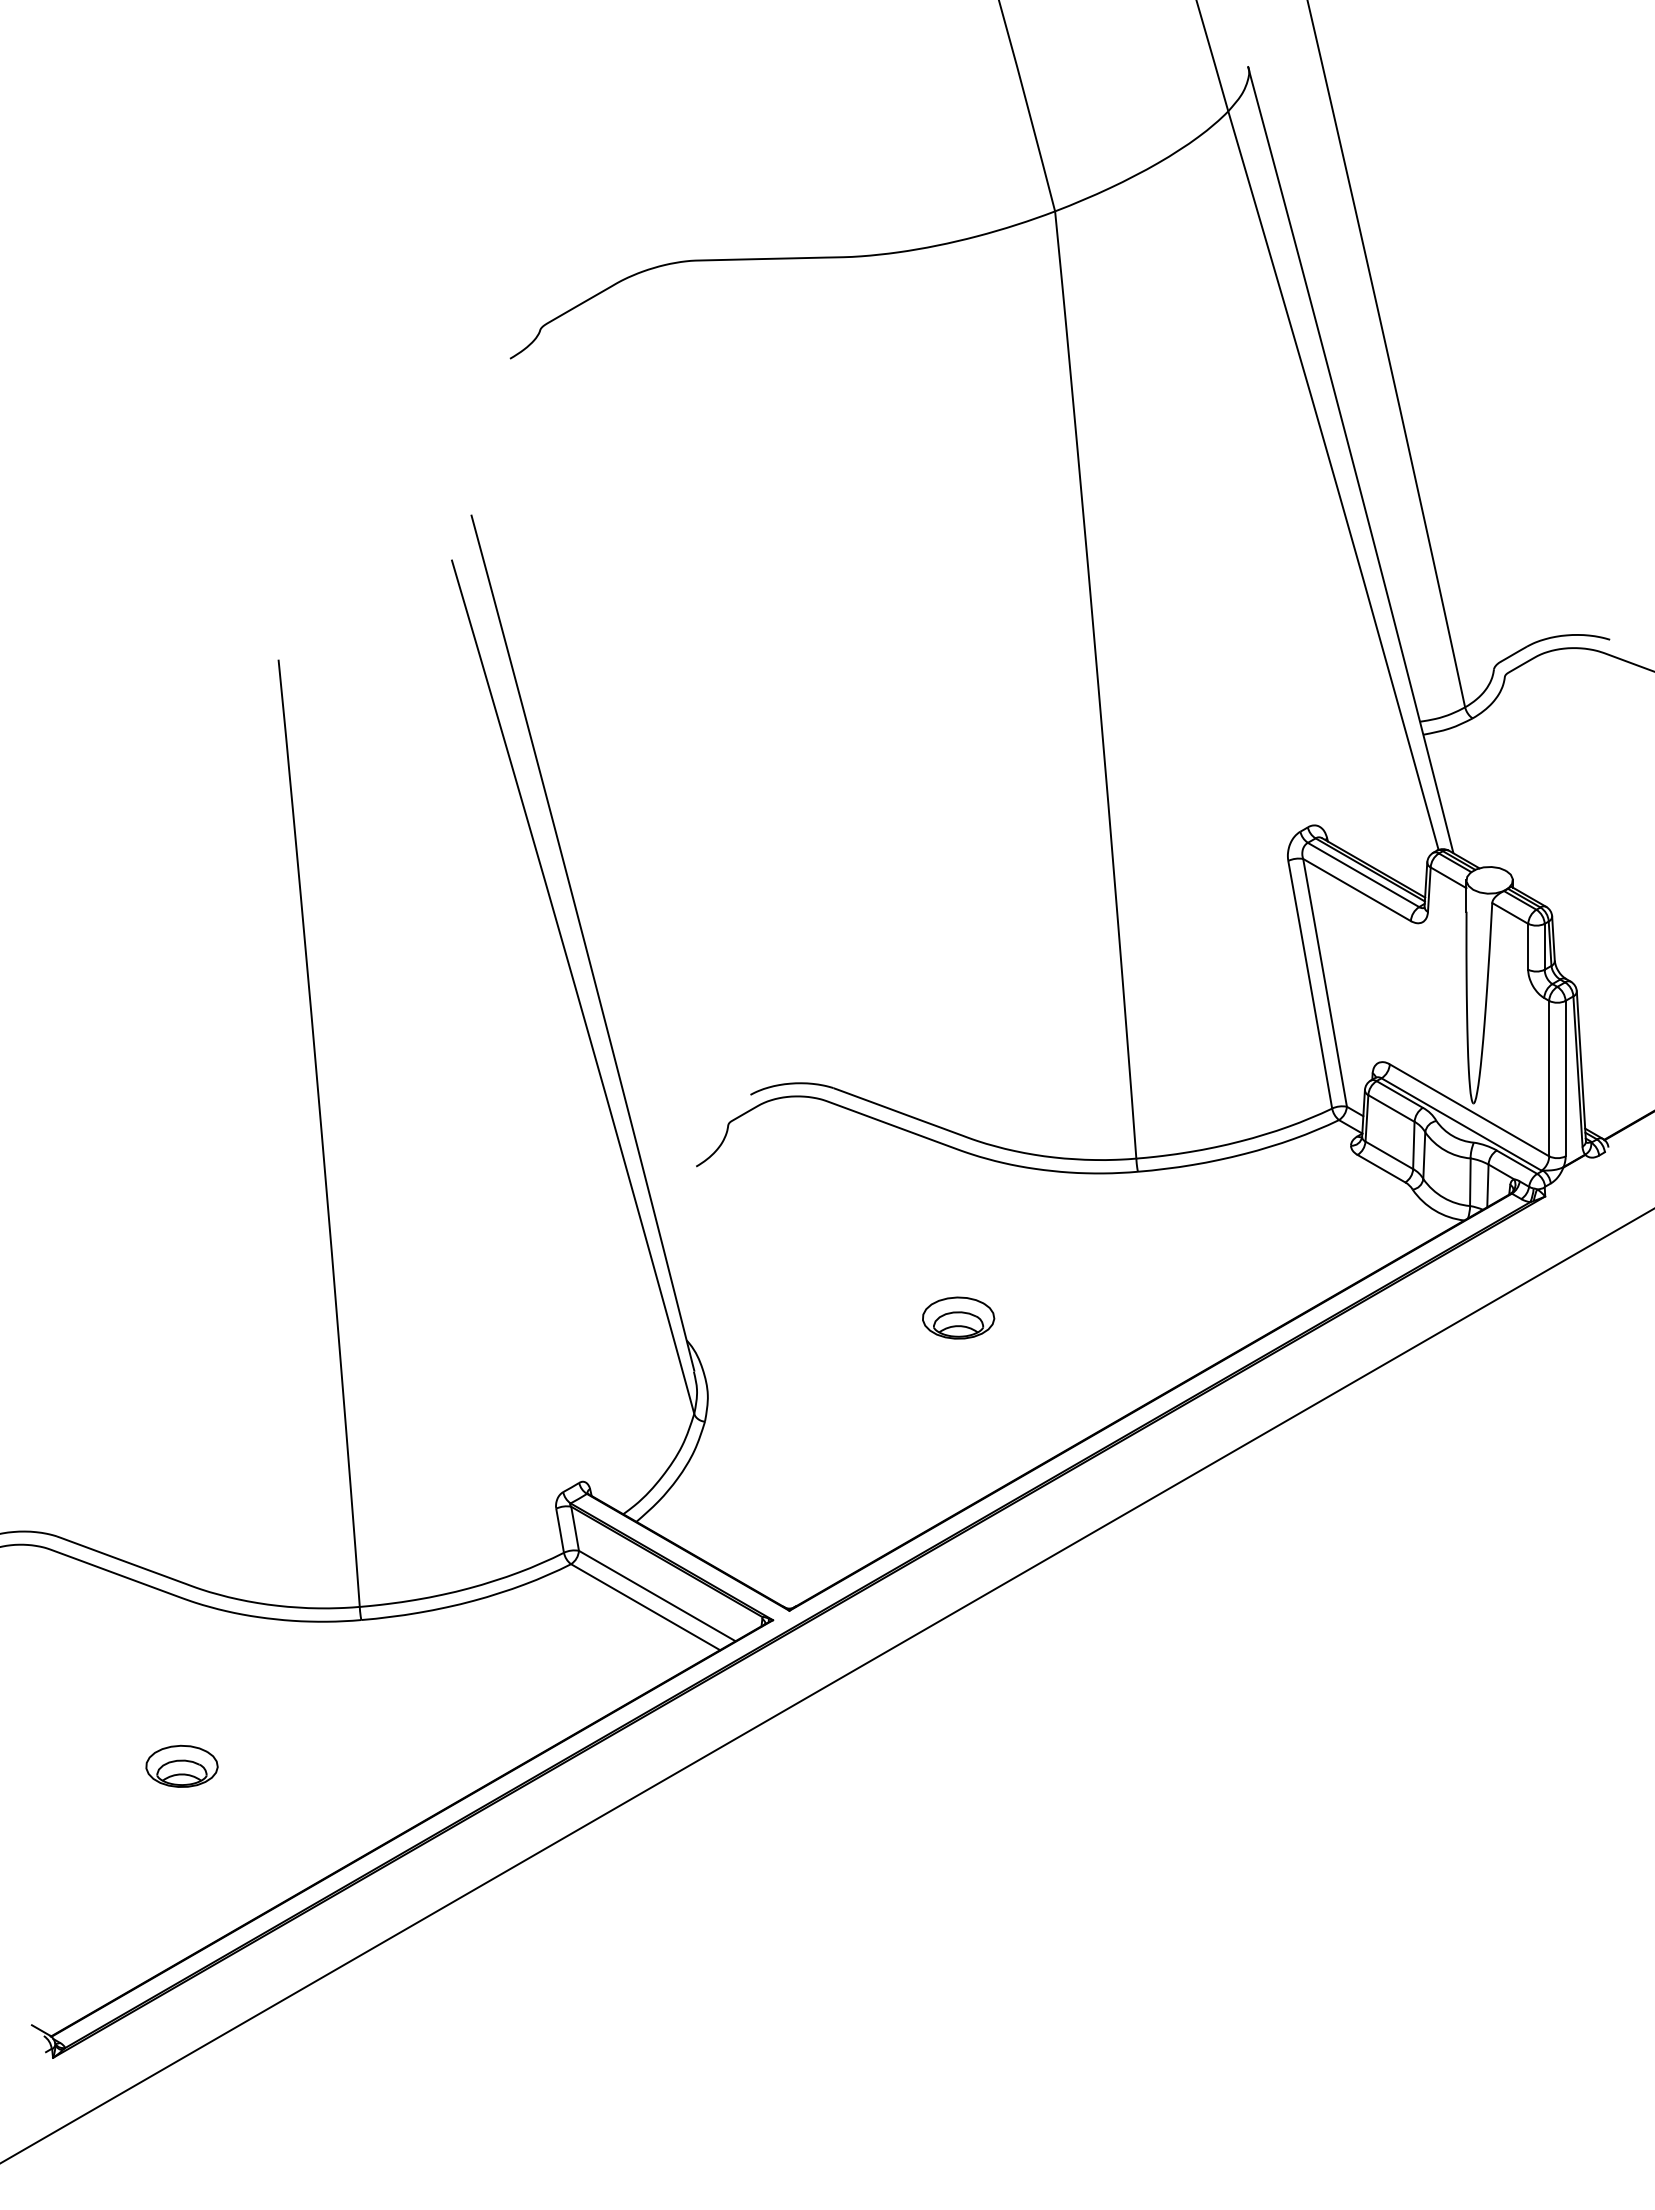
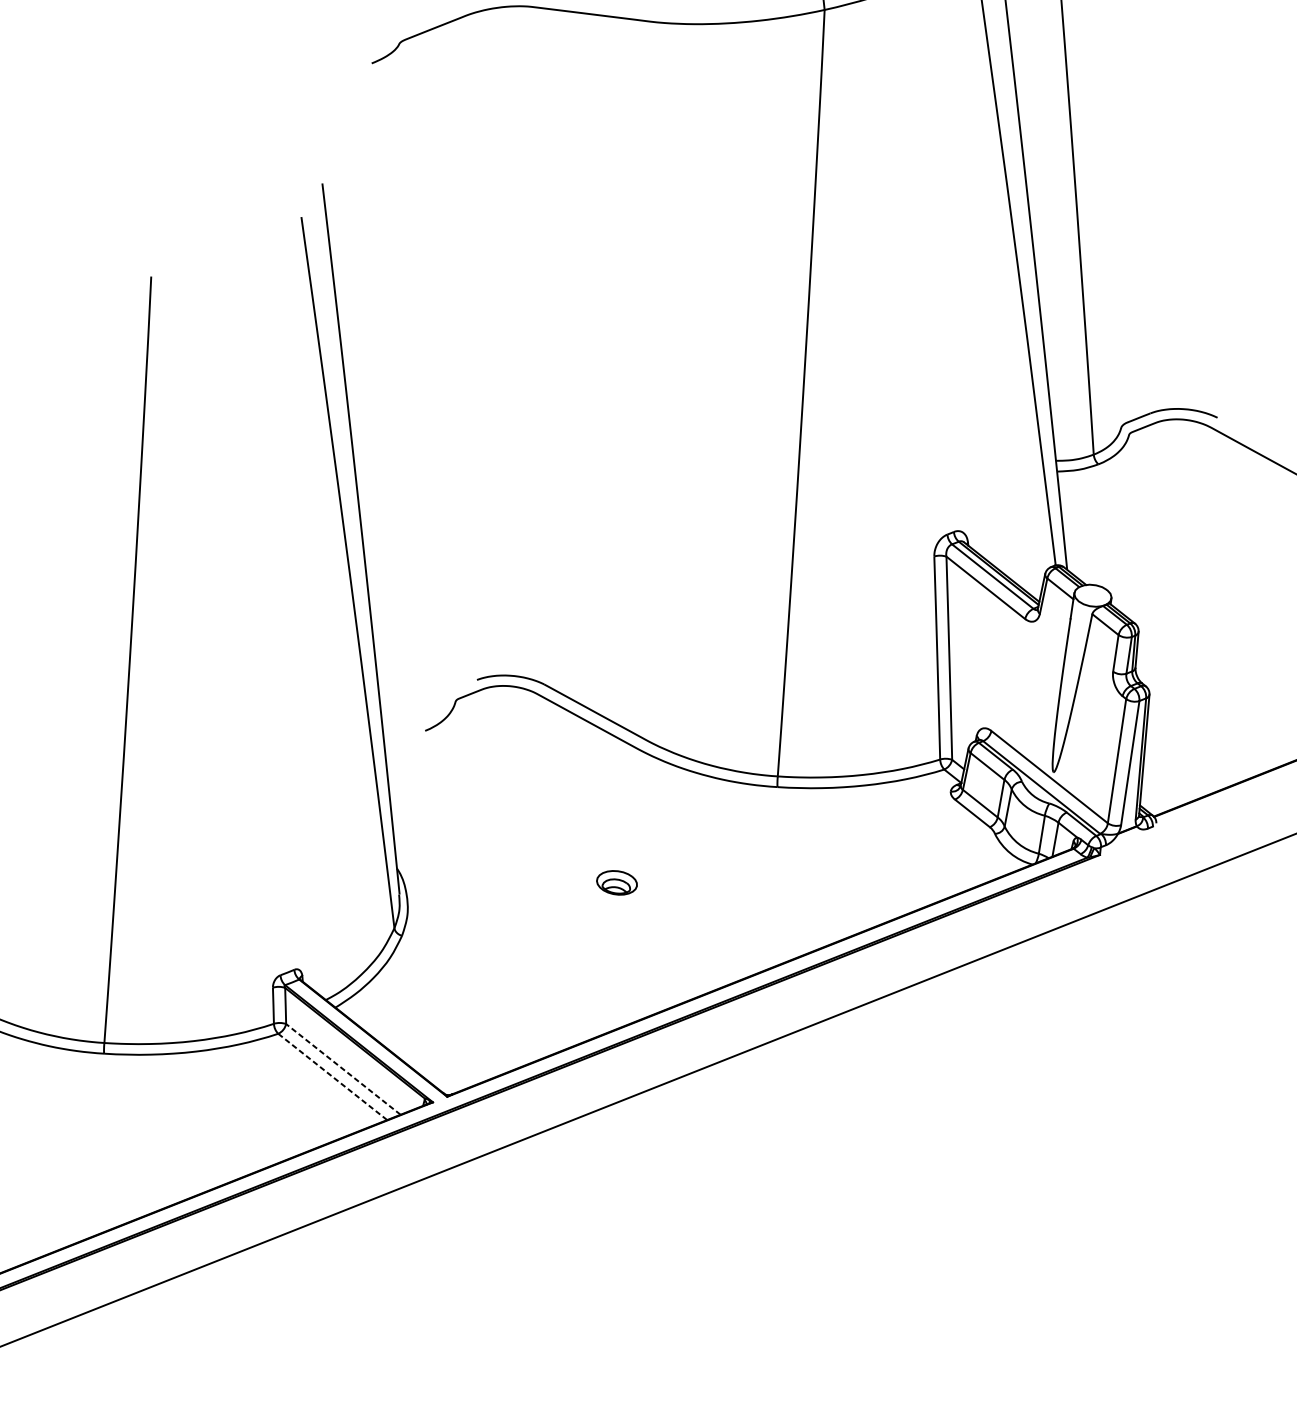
part: (958, 1317) -> (616, 882), size x0.7
line: (656, 1595) -> (342, 1068), solid -> dashed
line: (646, 1607) -> (333, 1077), solid -> dashed

